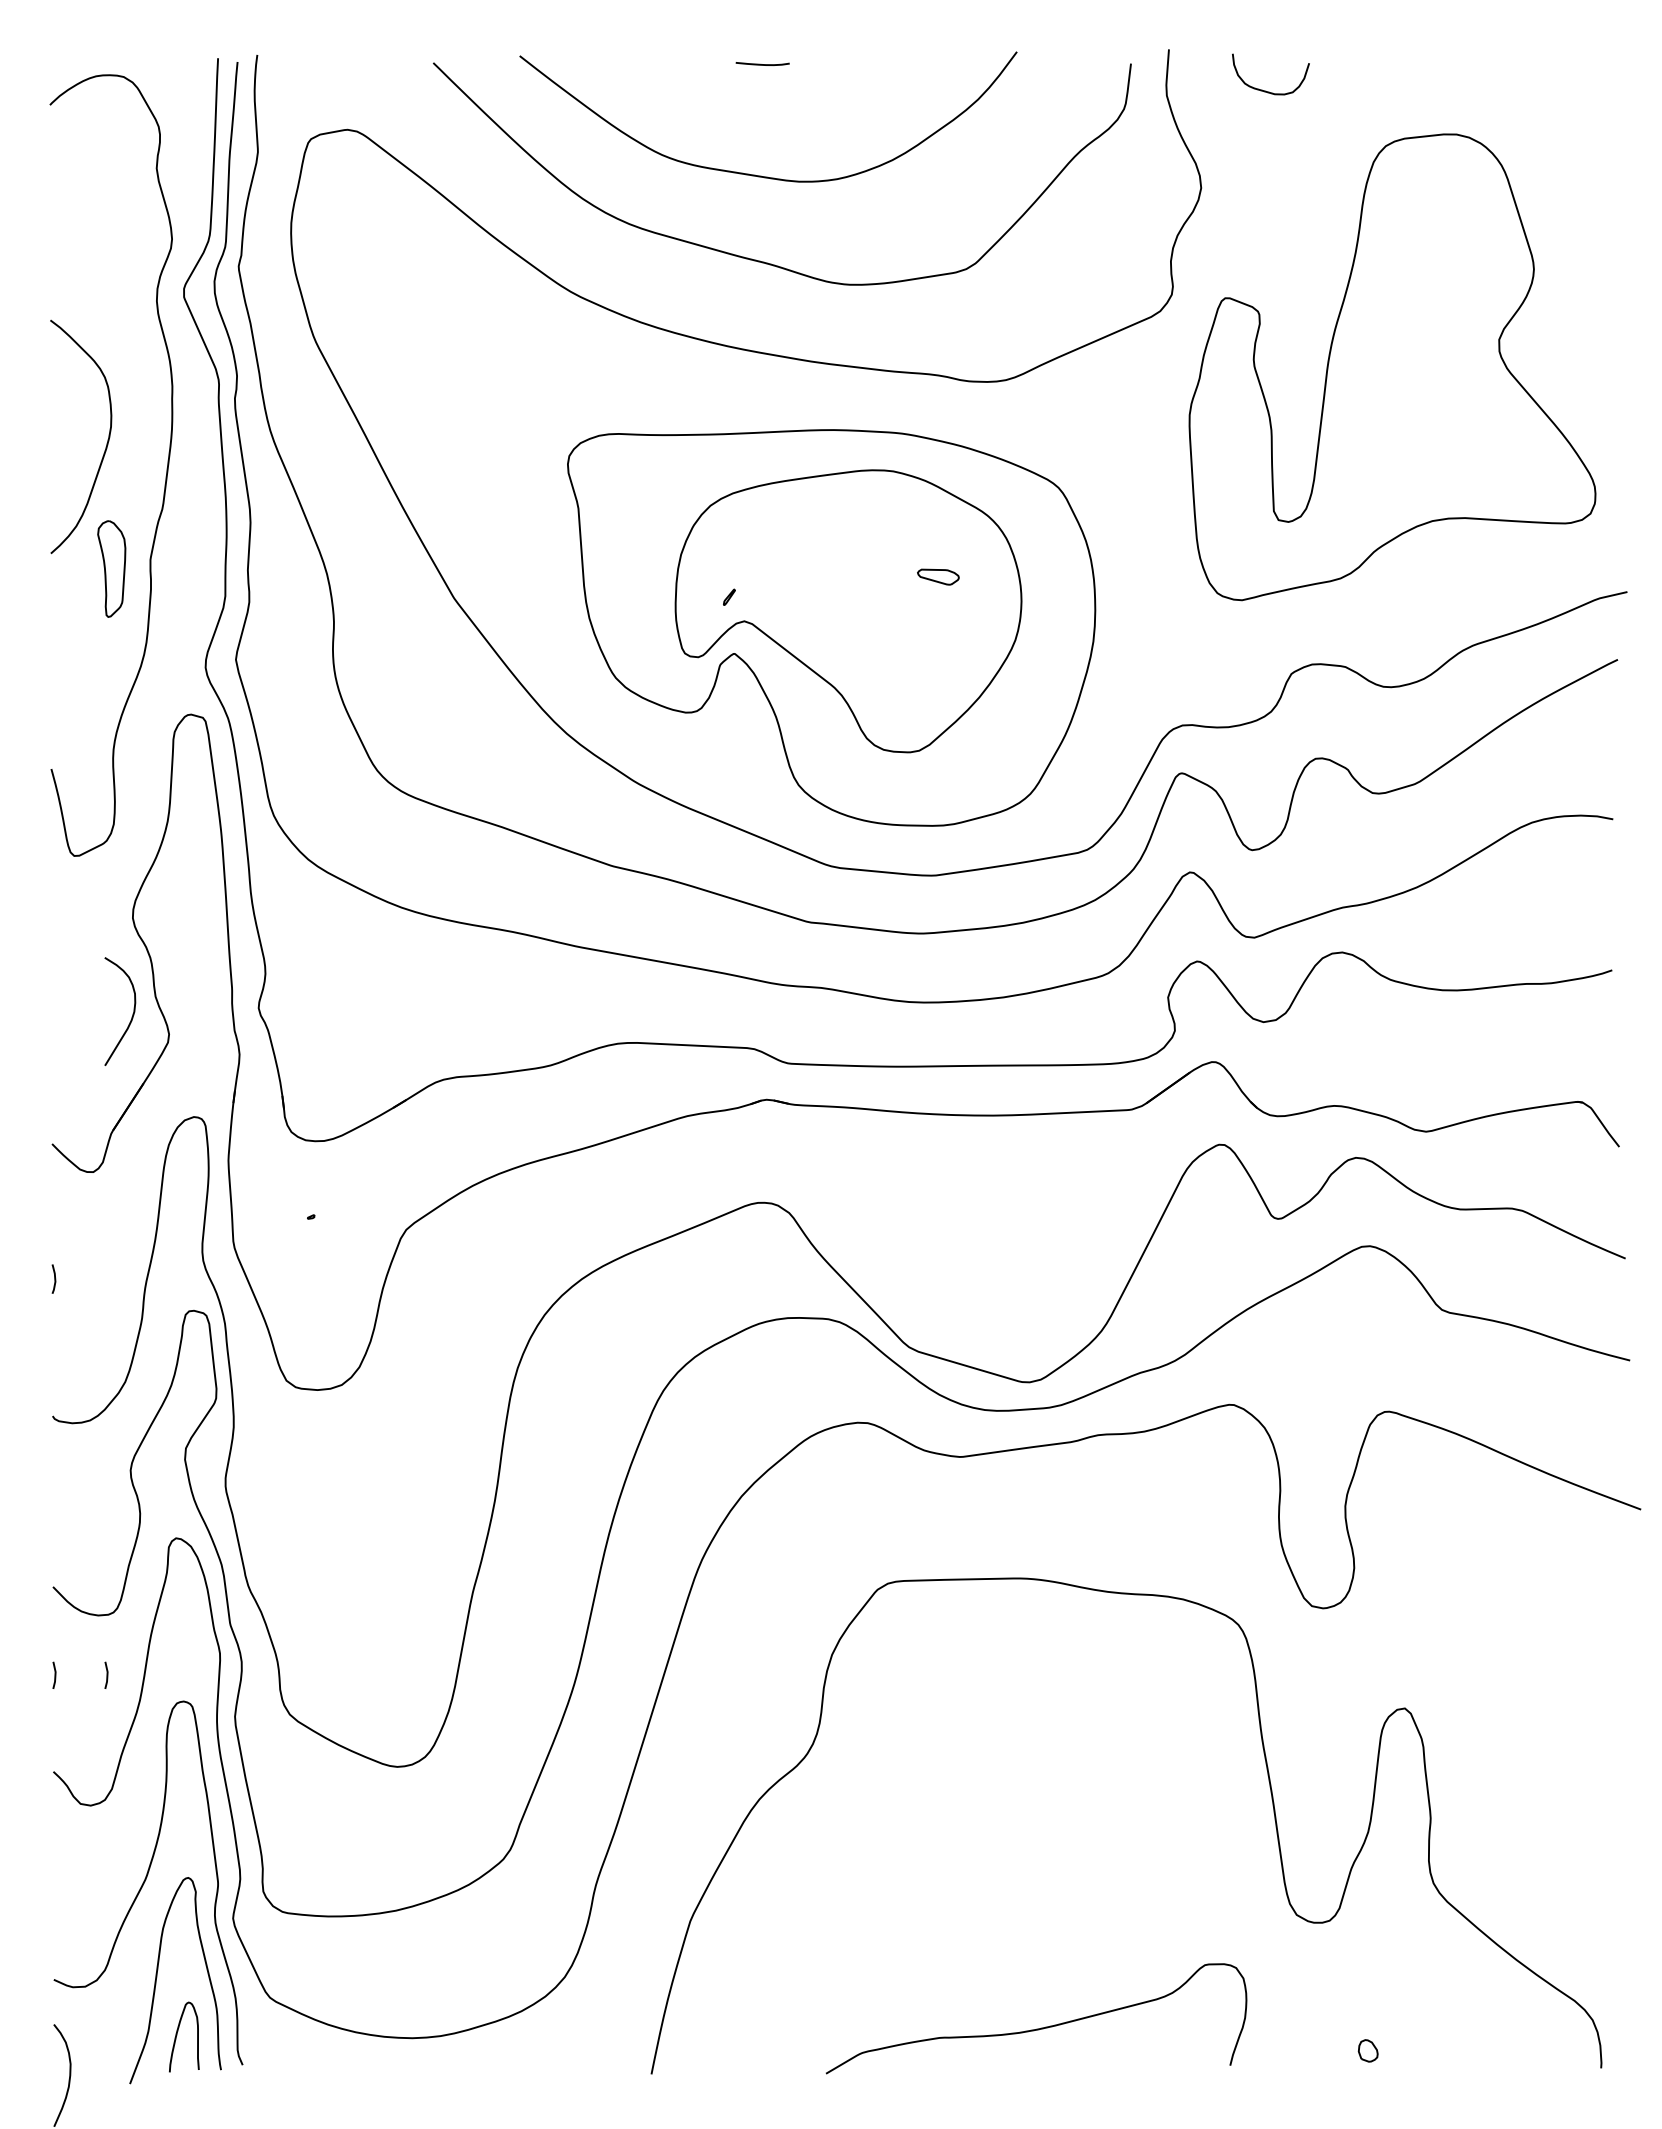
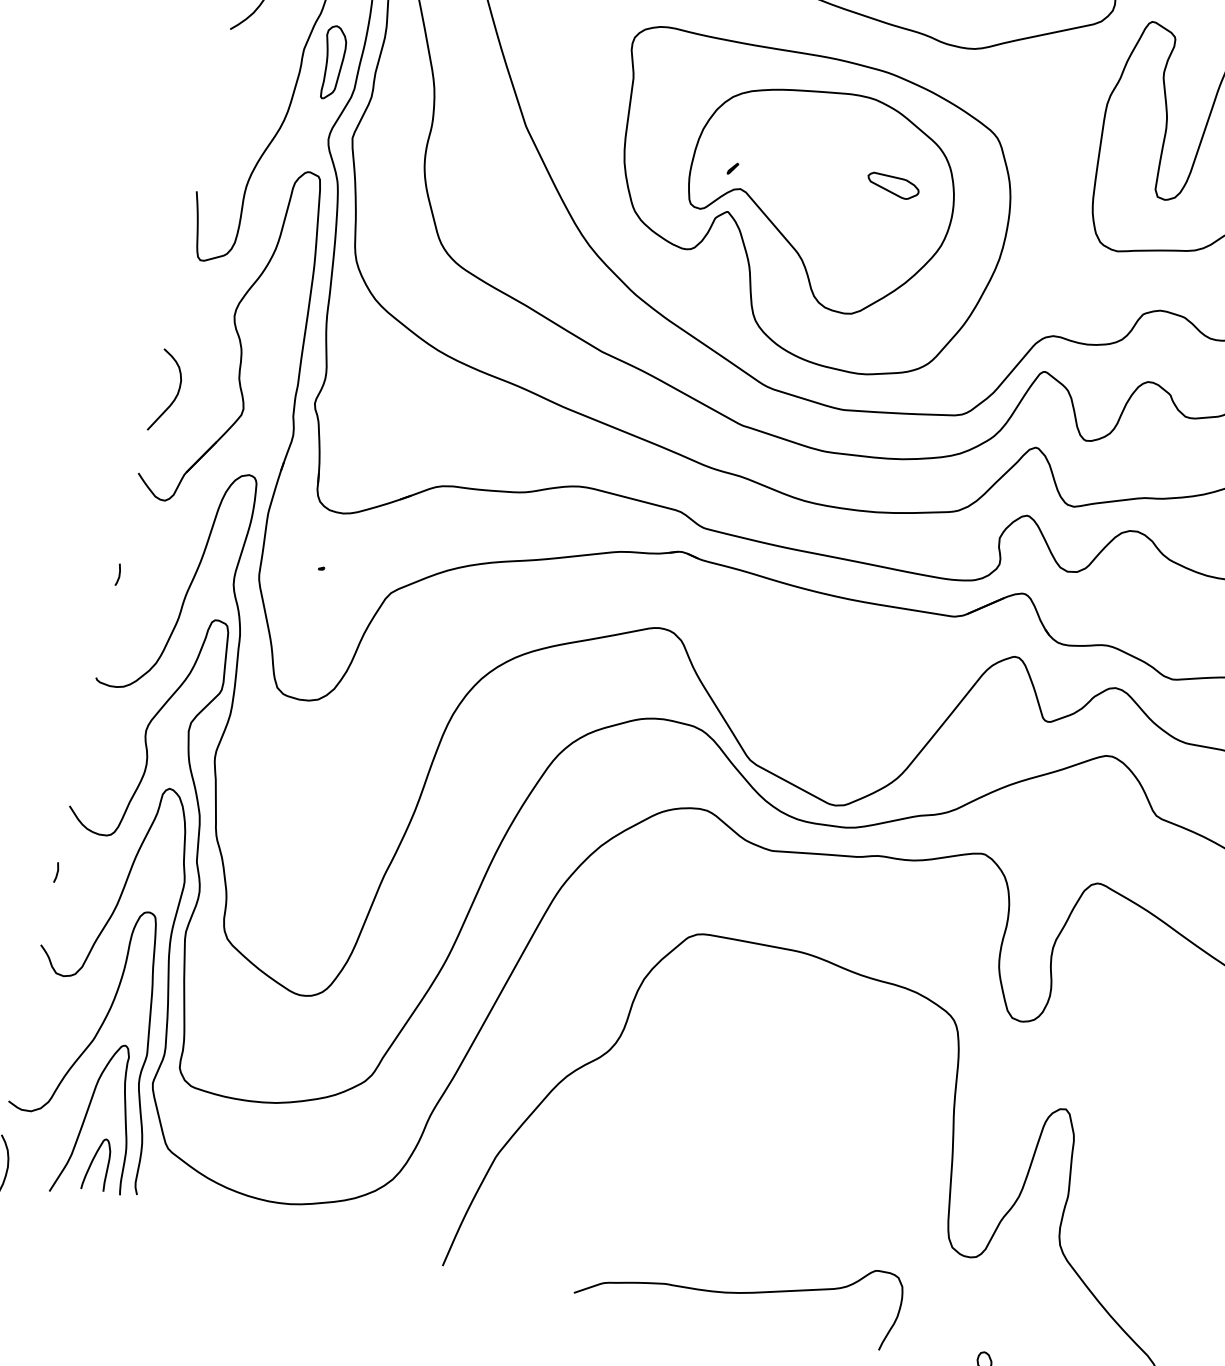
part: (111, 568) -> (331, 62), moved
part: (938, 576) -> (893, 185), size x1.67
curve: (131, 1016) -> (174, 397), moved
line: (106, 1674) -> (96, 880), removed

